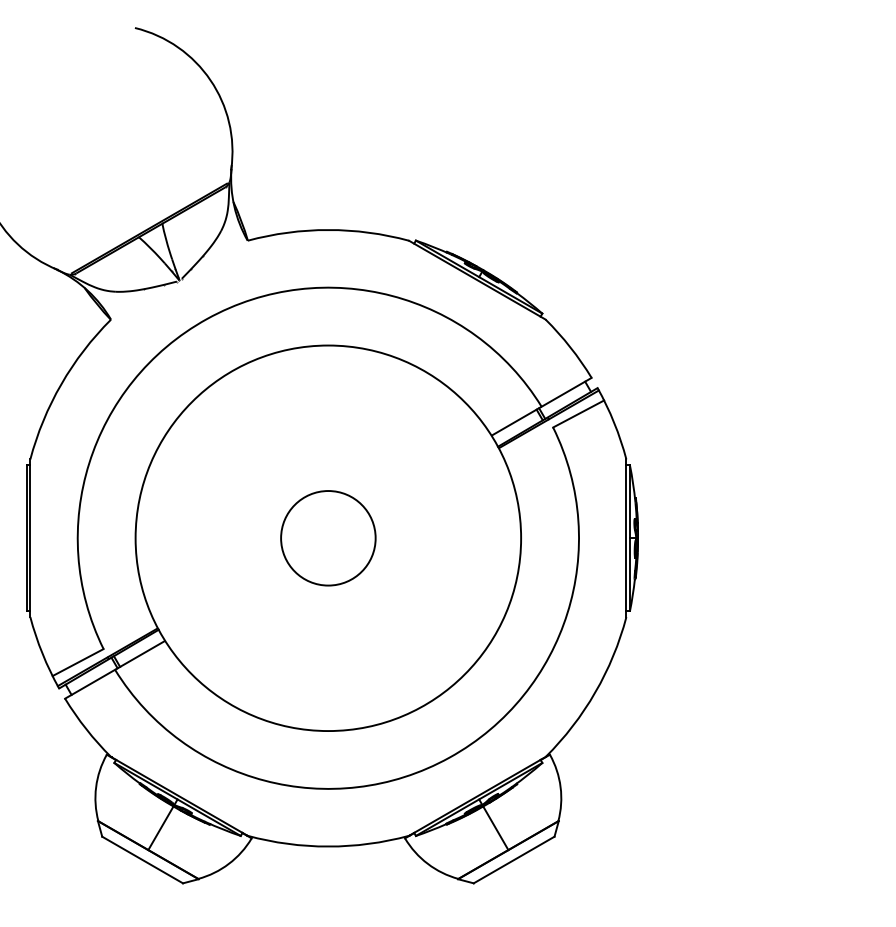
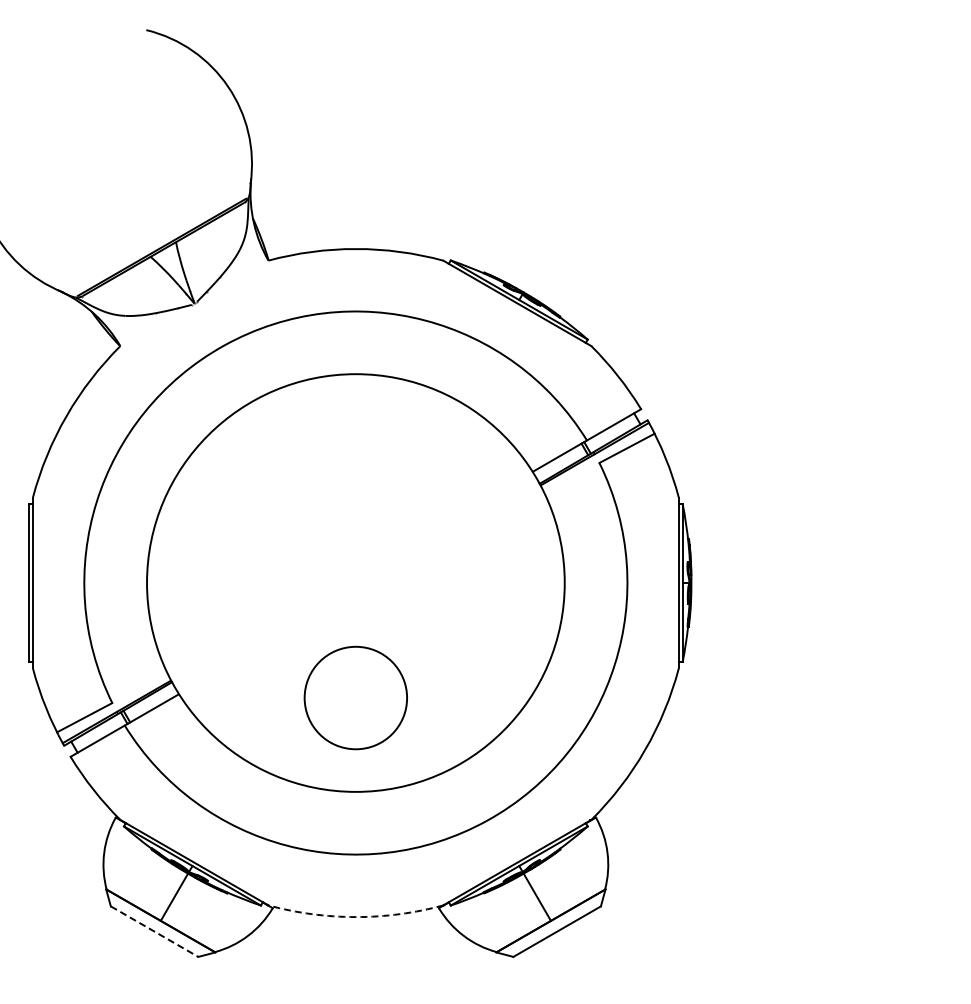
circle: (328, 537) -> (355, 697), moved
arc: (328, 846) -> (355, 917), solid -> dashed
line: (142, 859) -> (154, 931), solid -> dashed

